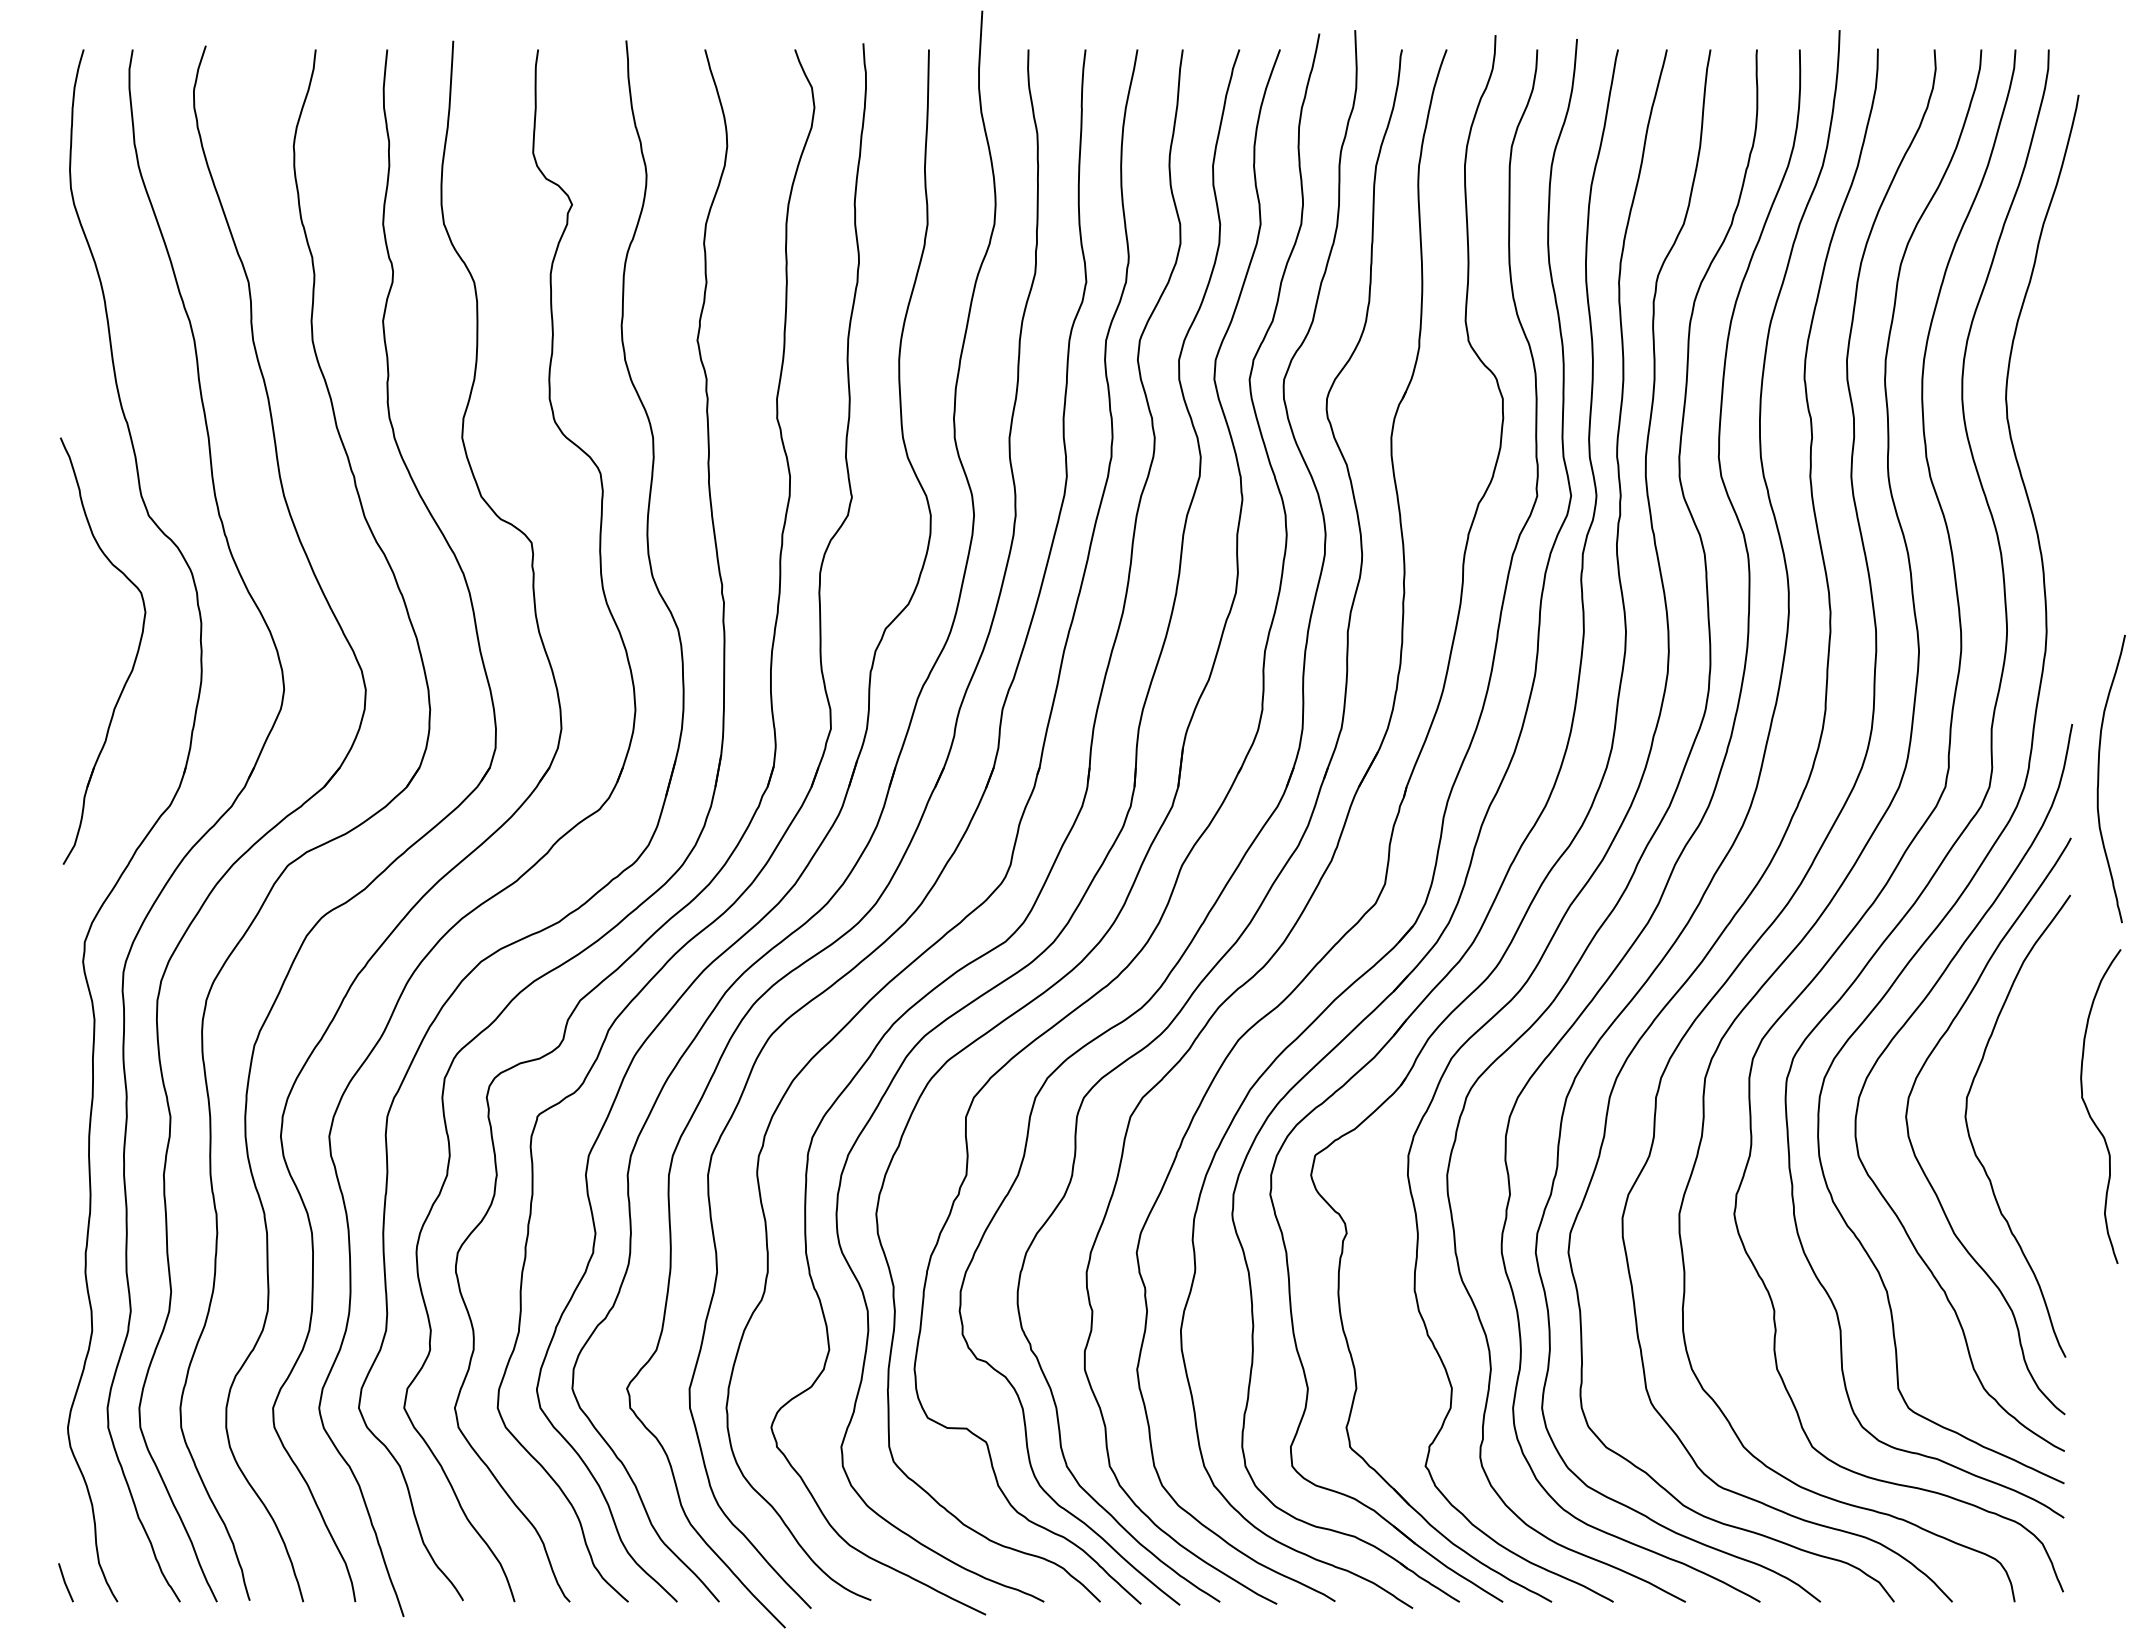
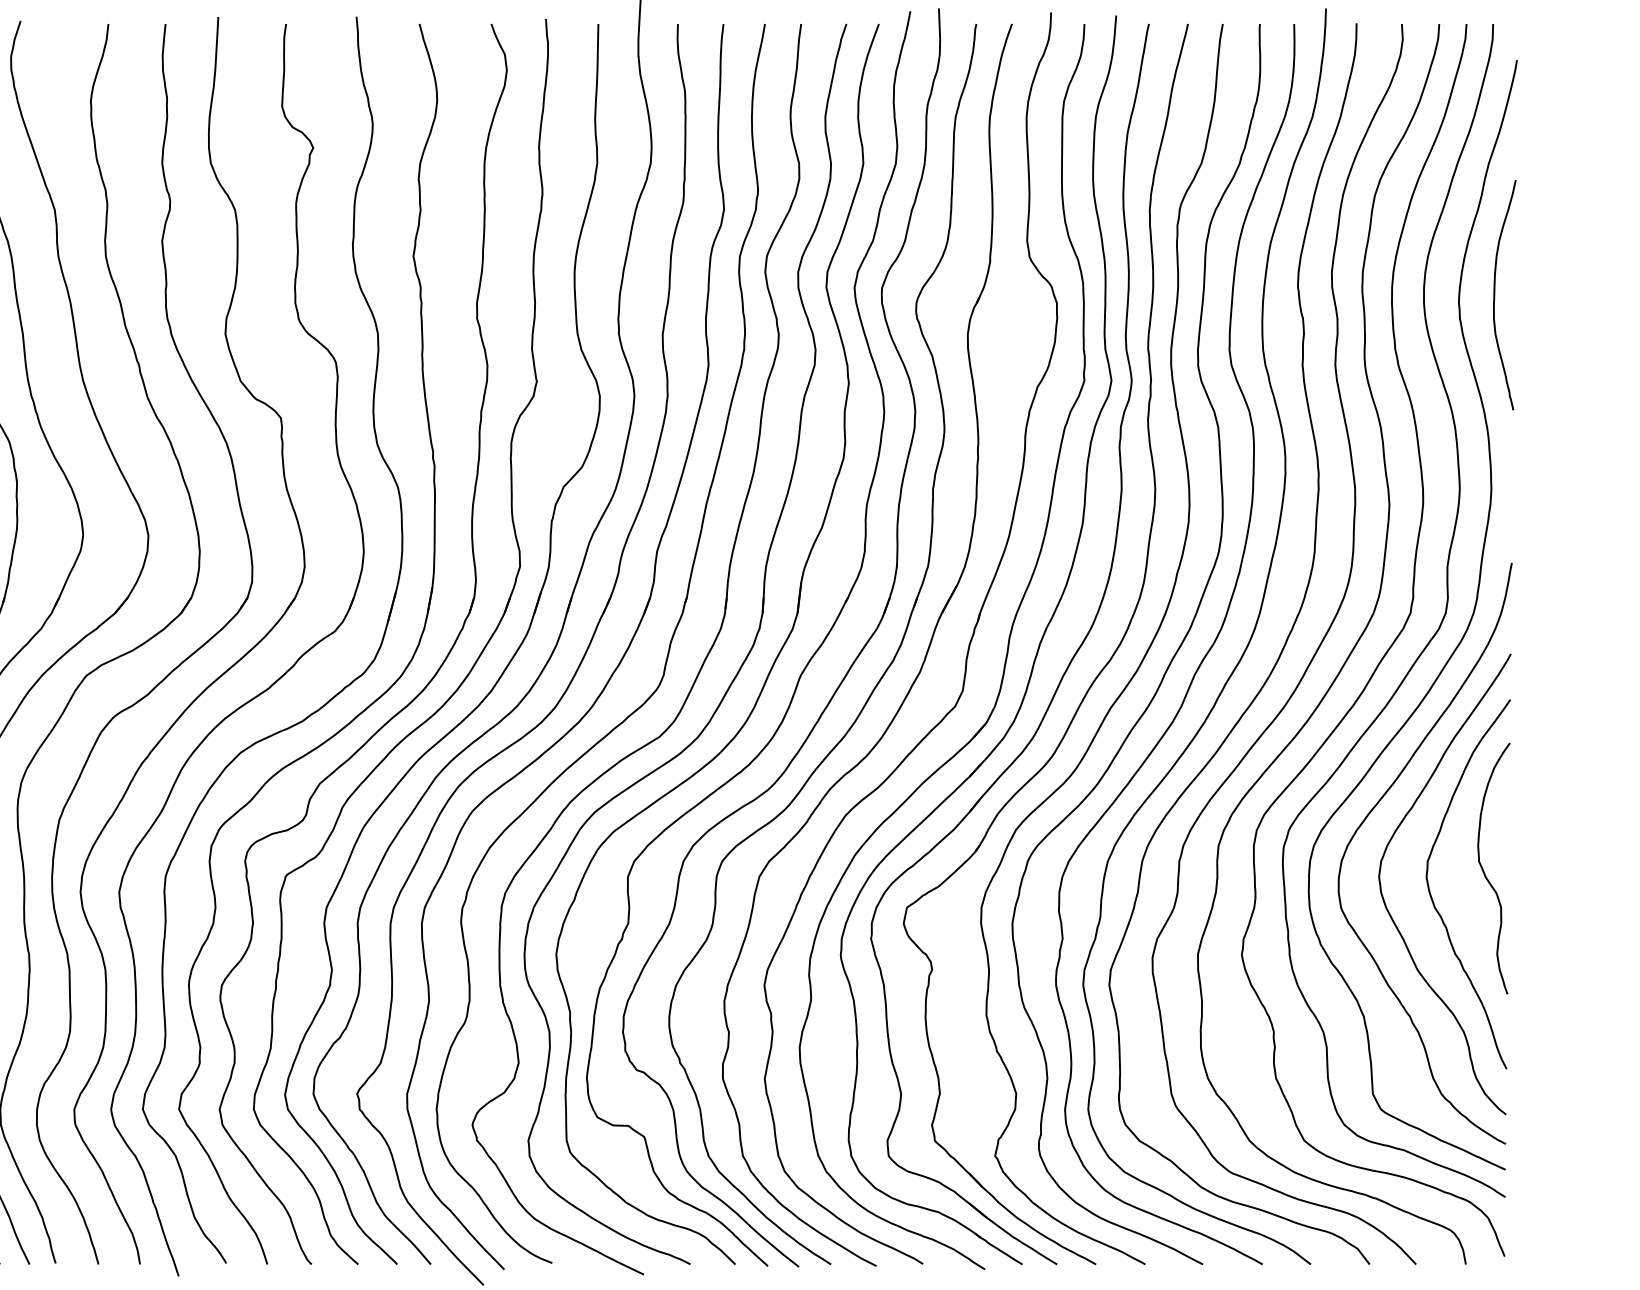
curve: (2099, 778) -> (1495, 294), moved
curve: (2089, 1111) -> (1484, 872), moved

